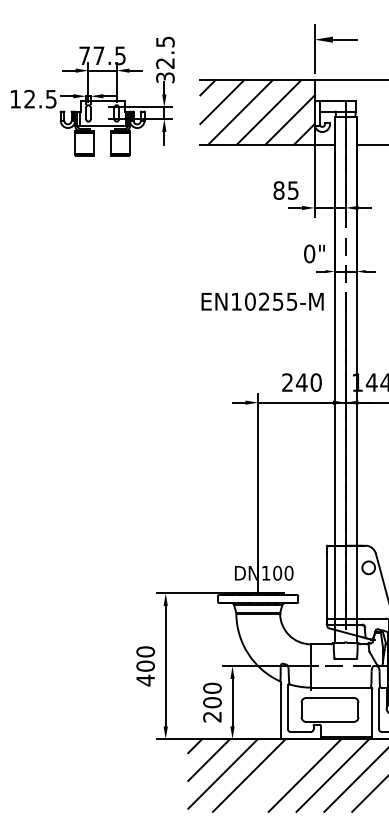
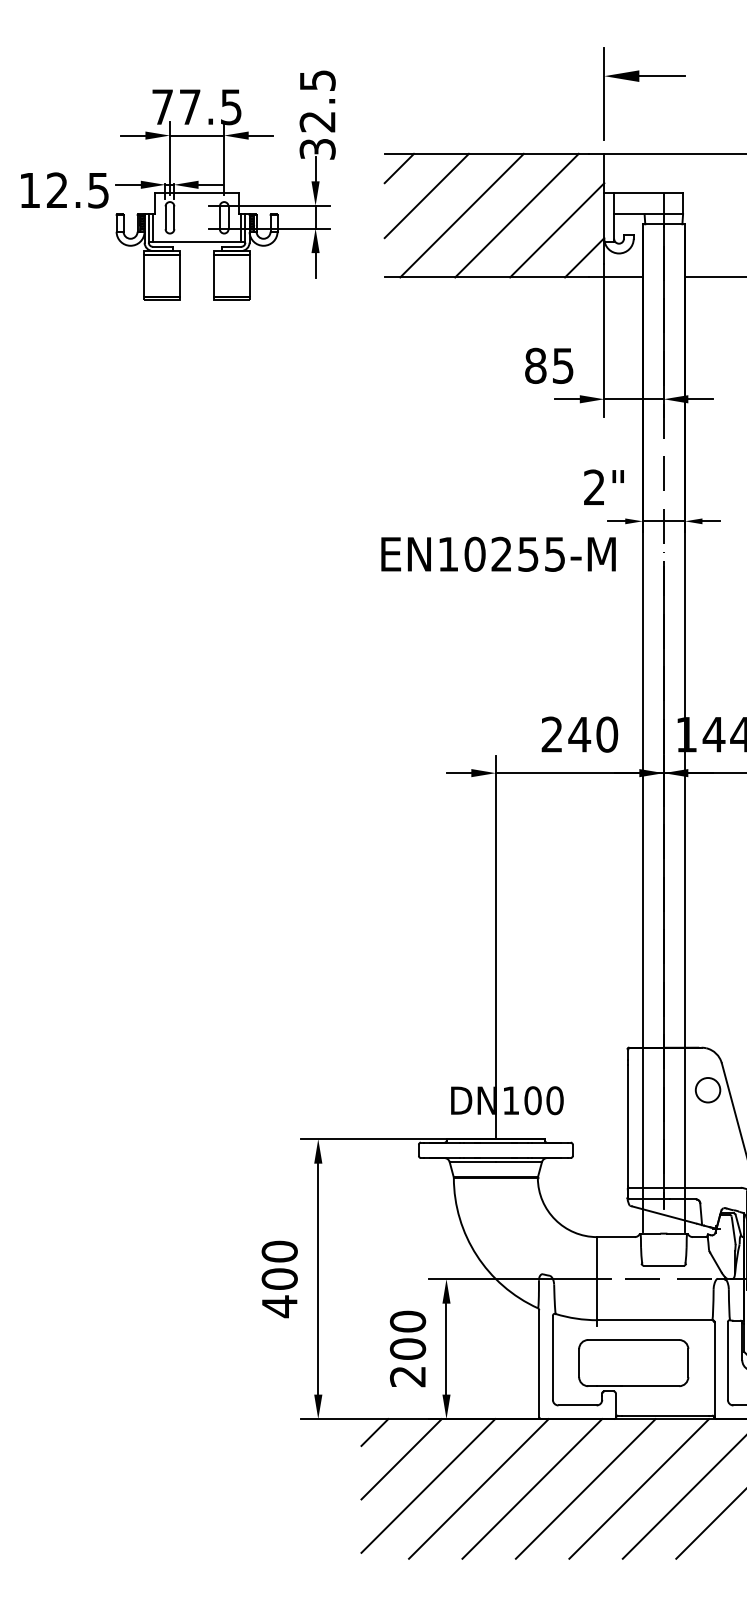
text: (309, 253) -> (594, 486), 0" -> 2"
text: (262, 301) -> (498, 553), moved
line: (276, 775) -> (530, 1488), added

